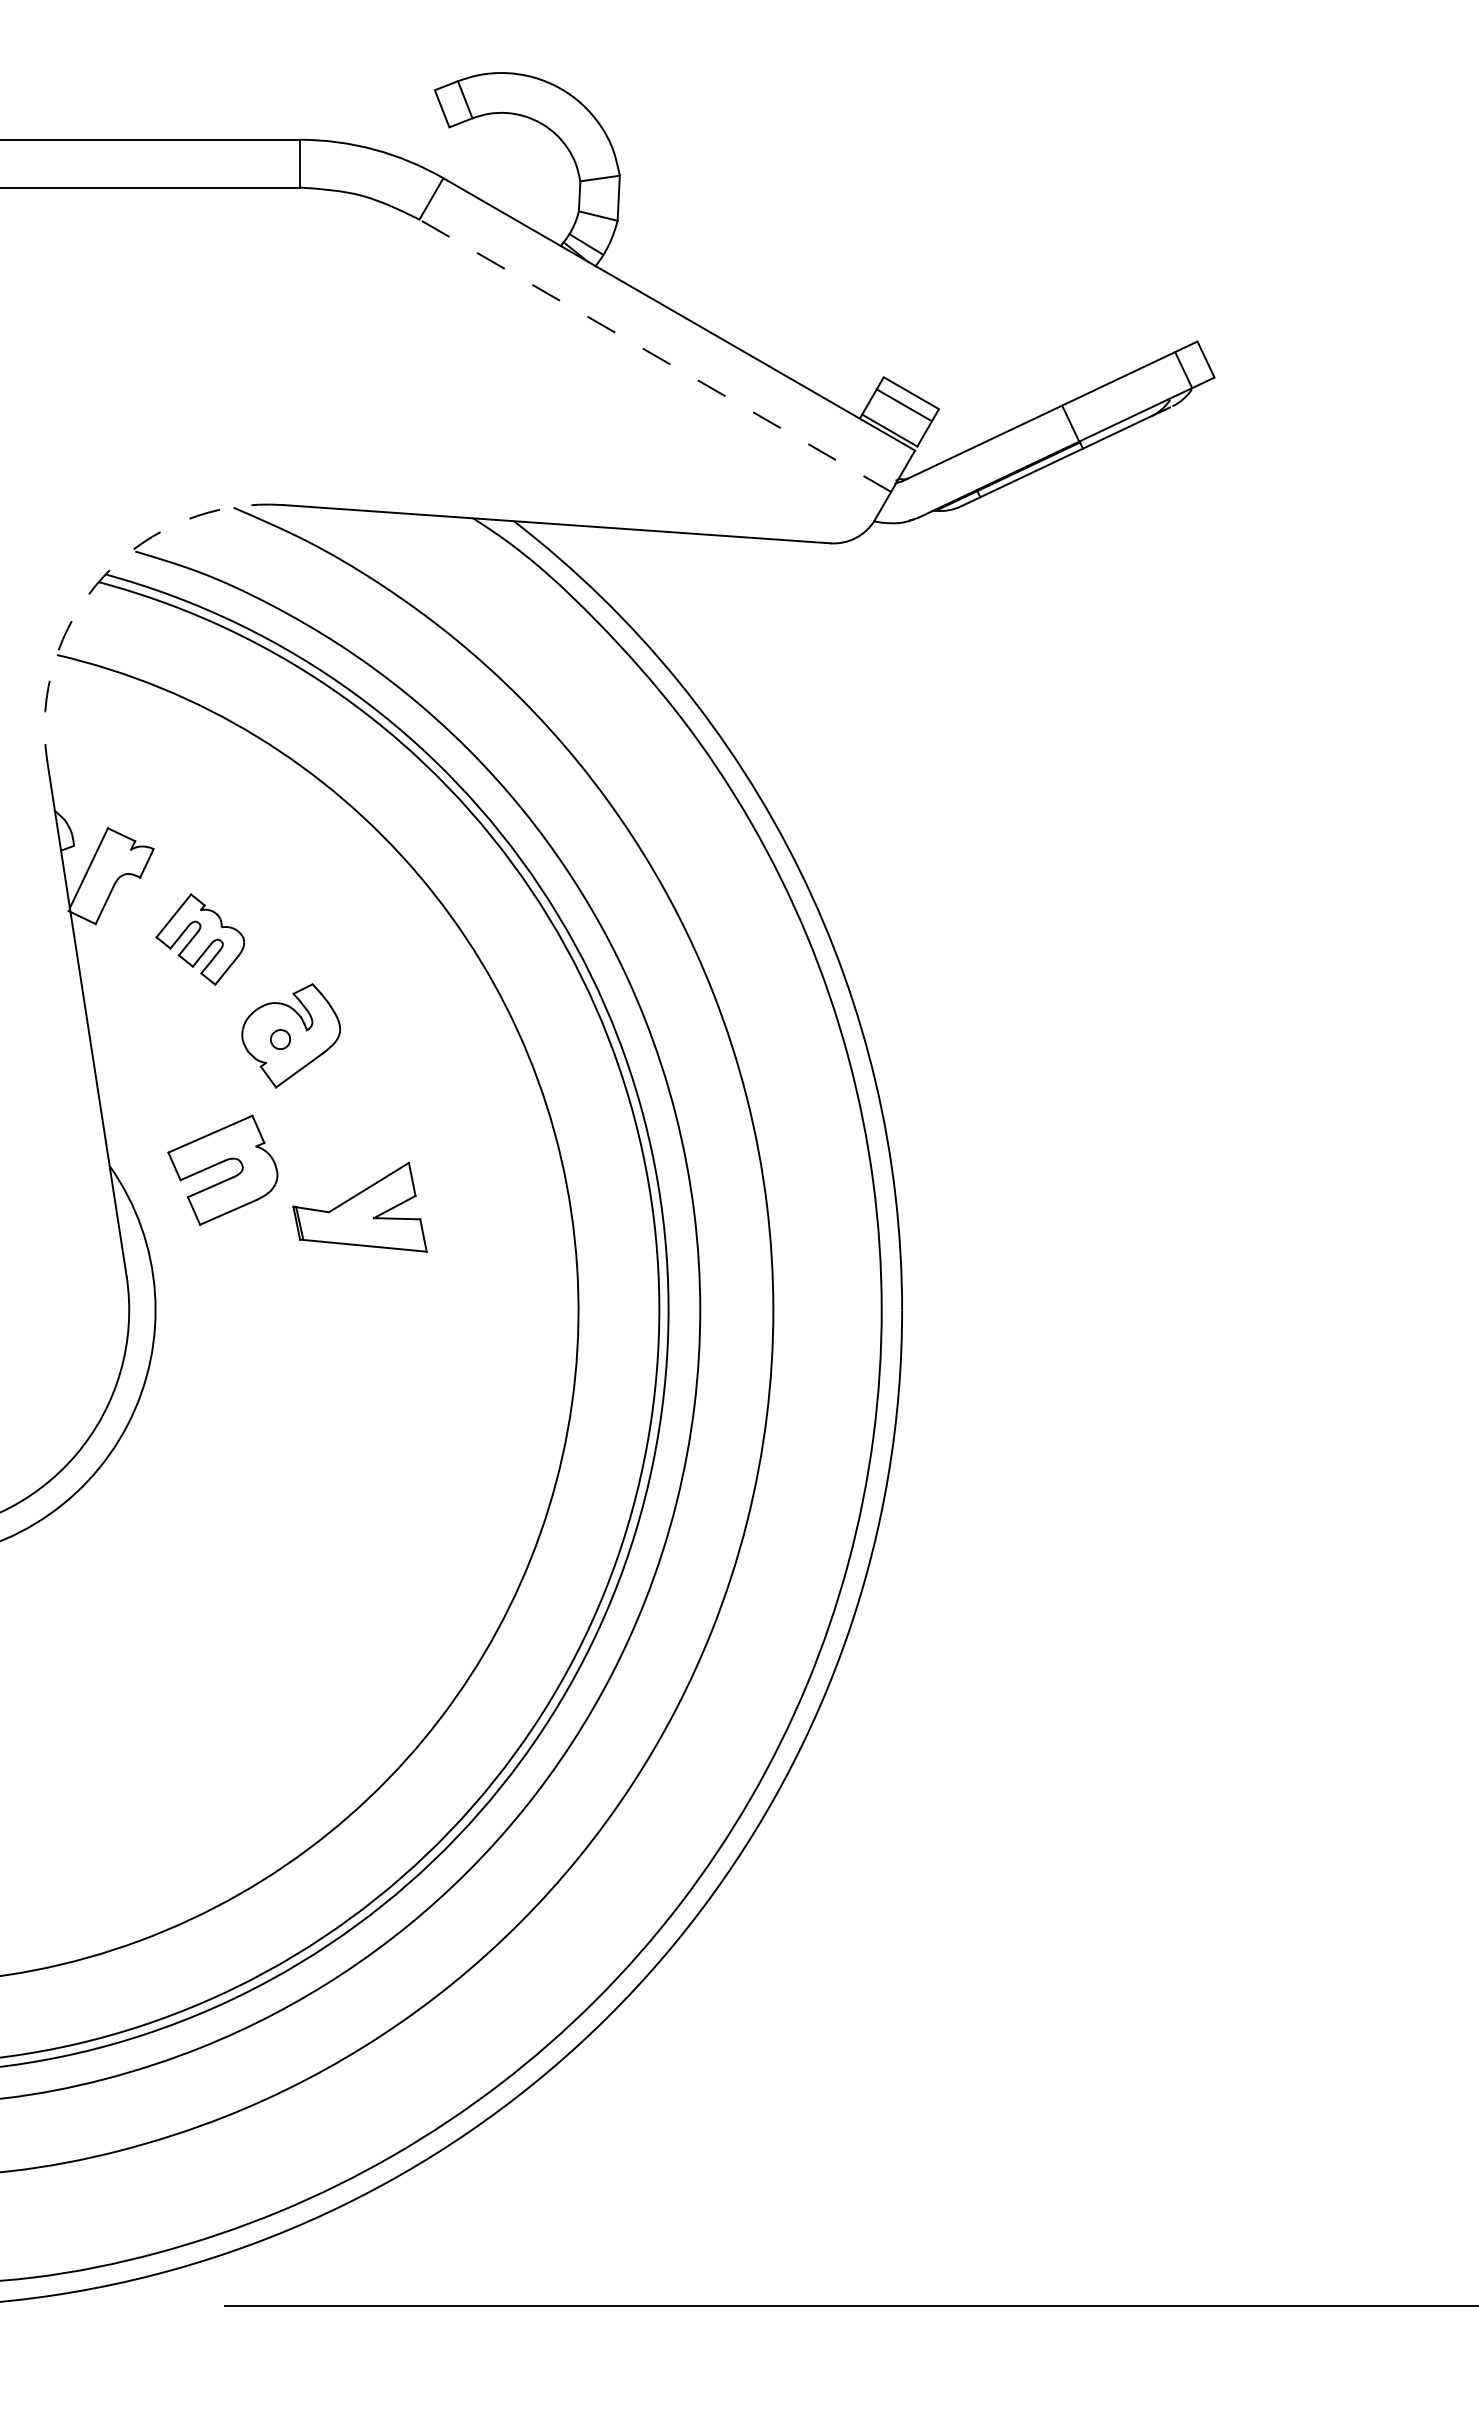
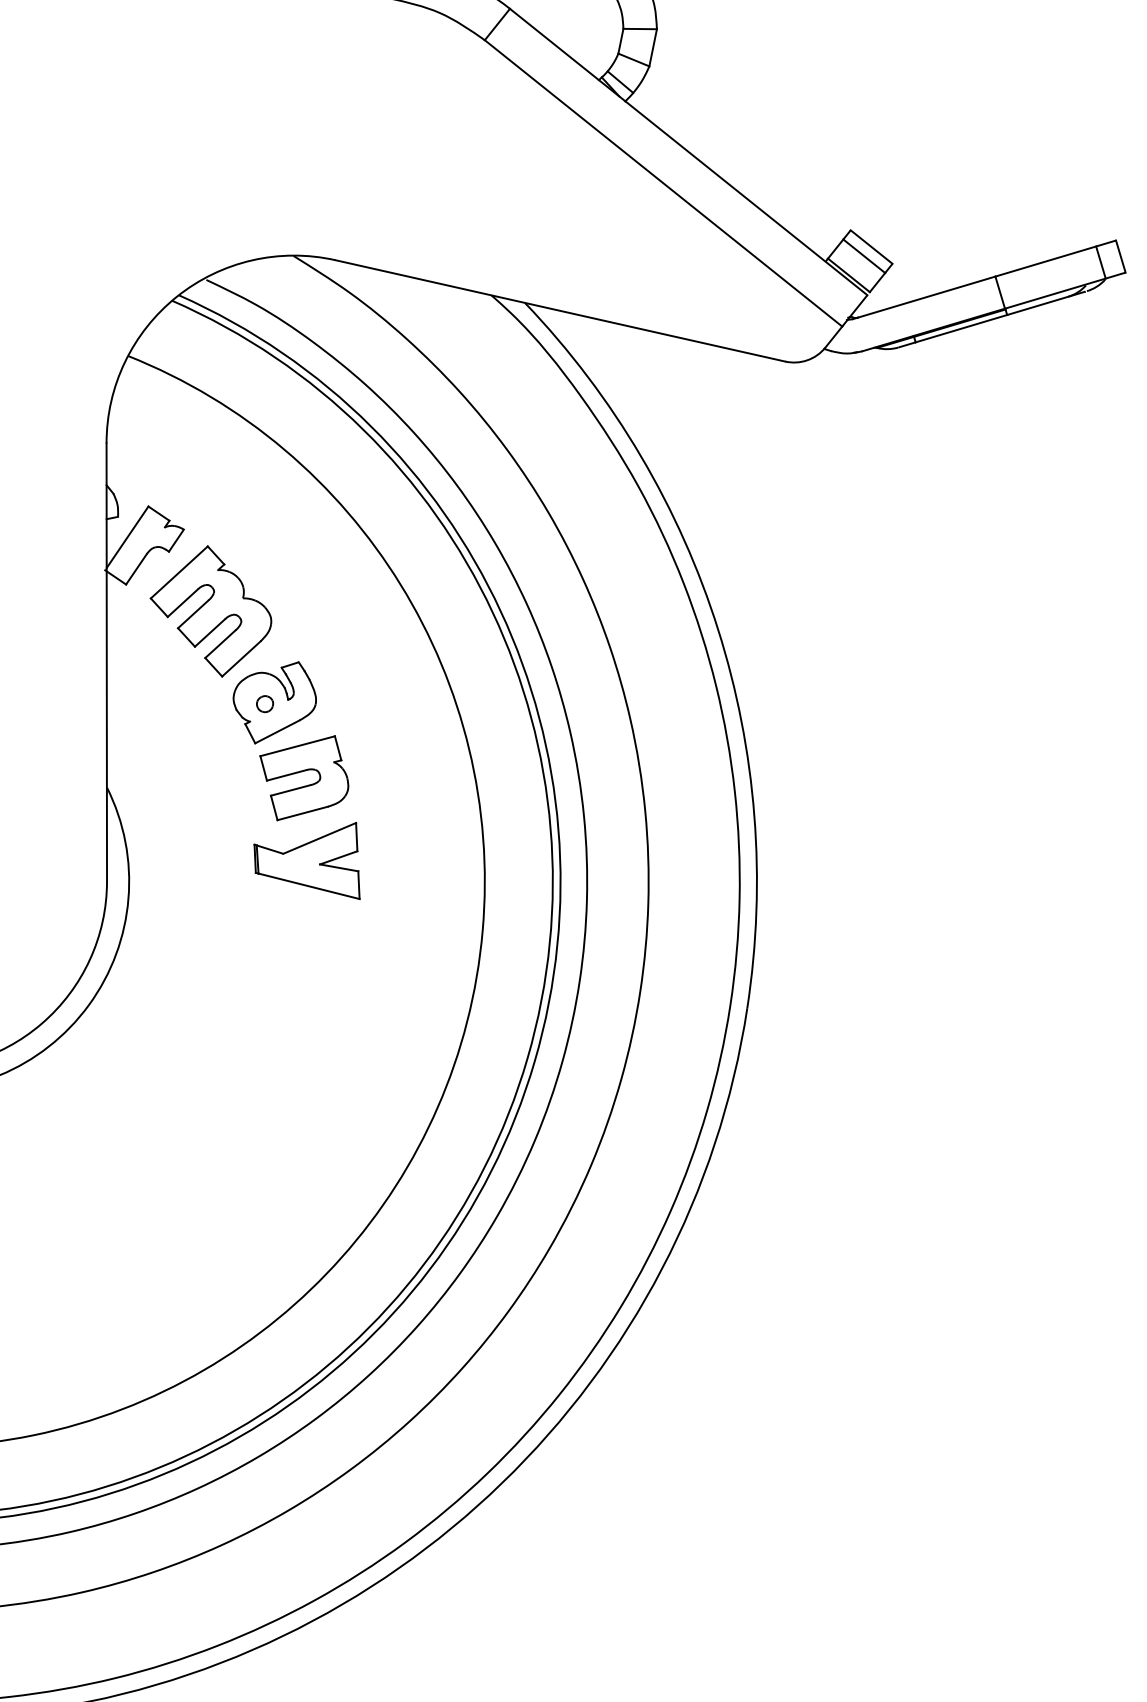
line: (654, 355) -> (662, 183), dashed -> solid
arc: (103, 576) -> (176, 296), dashed -> solid
part: (200, 939) -> (211, 610), size x1.67
part: (222, 1169) -> (303, 777), moved

